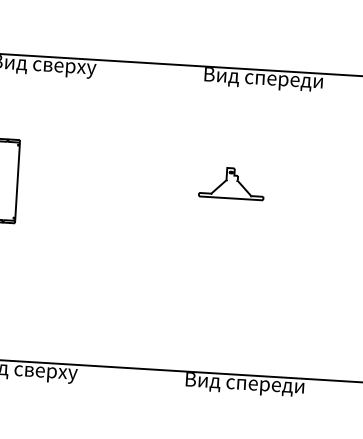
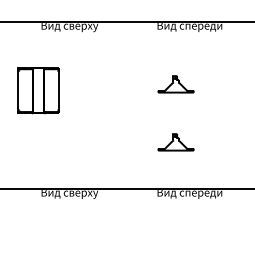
part: (224, 289) -> (175, 142), added

